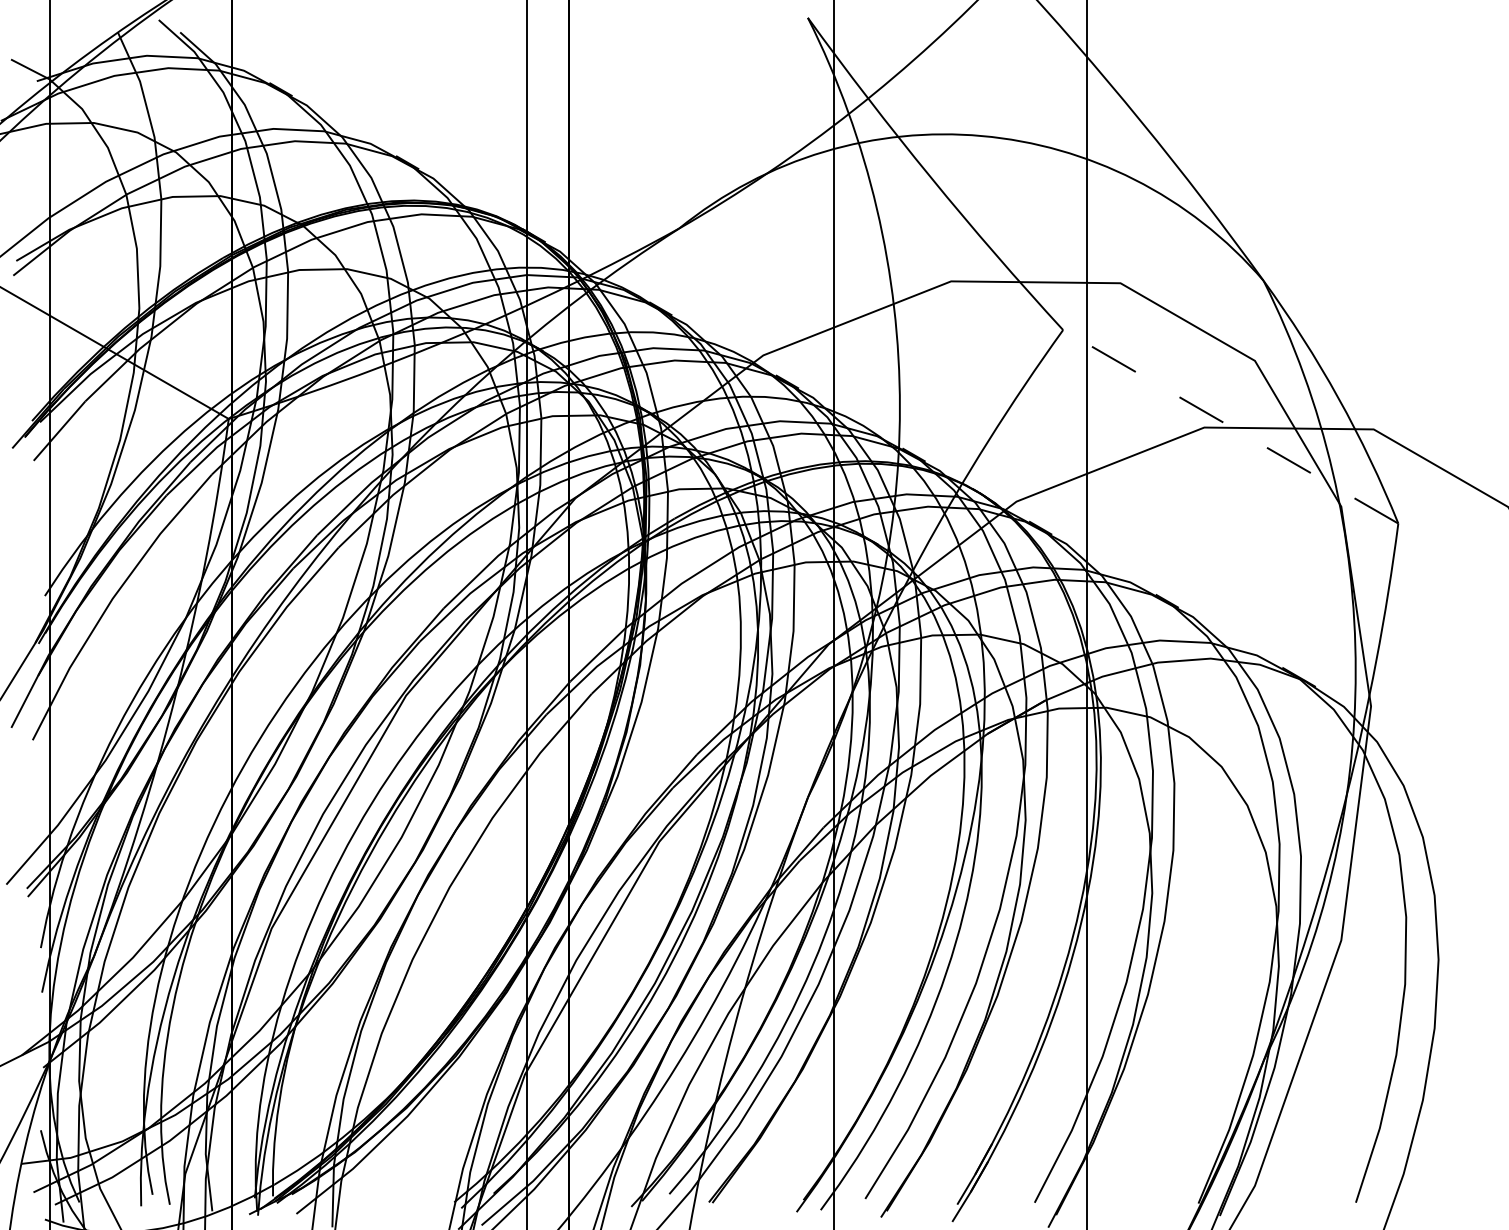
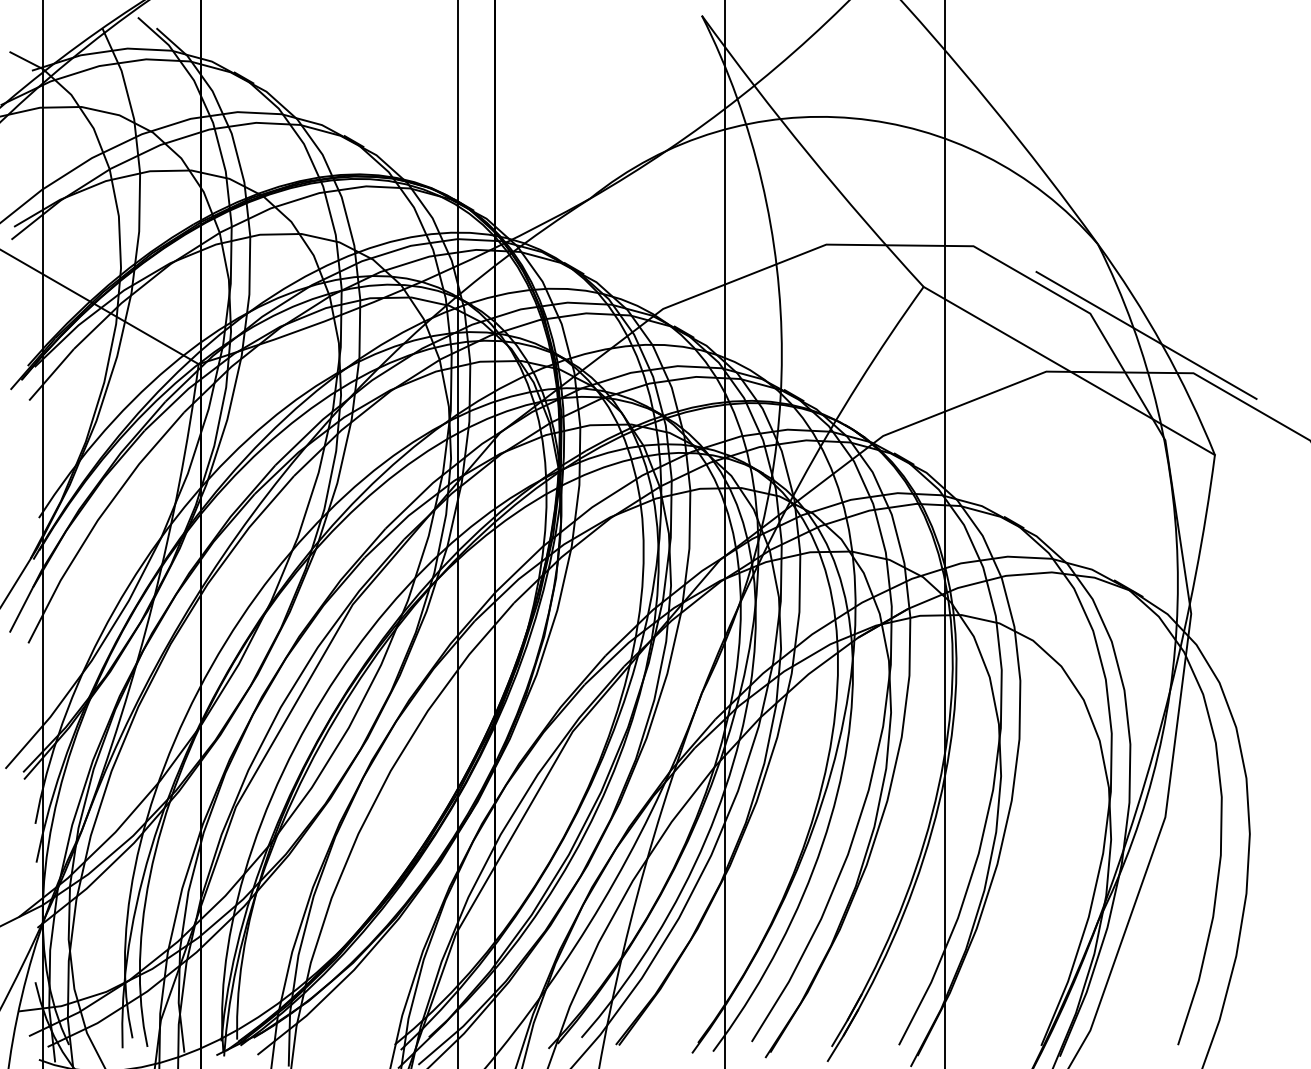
line: (1319, 384) -> (1146, 334), added
line: (1229, 426) -> (1068, 370), dashed -> solid

